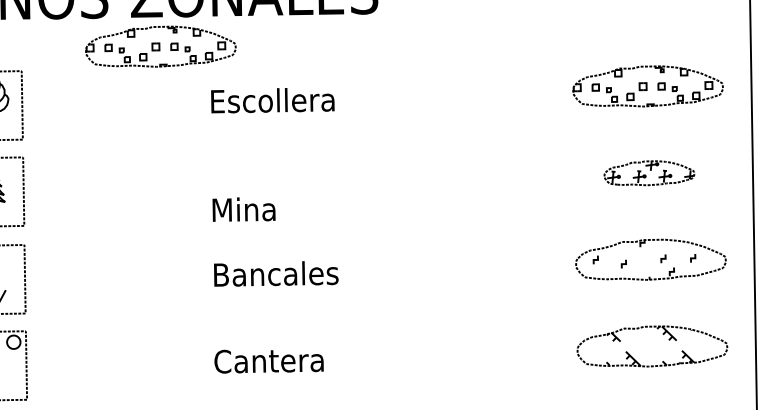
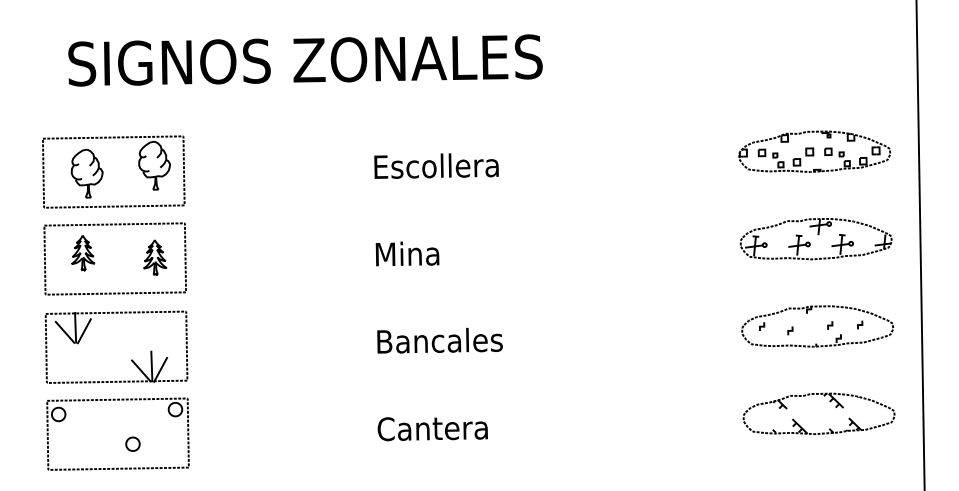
part: (160, 46) -> (323, 111), removed
part: (648, 173) -> (815, 239), size x1.67
text: (244, 209) -> (407, 253), moved

